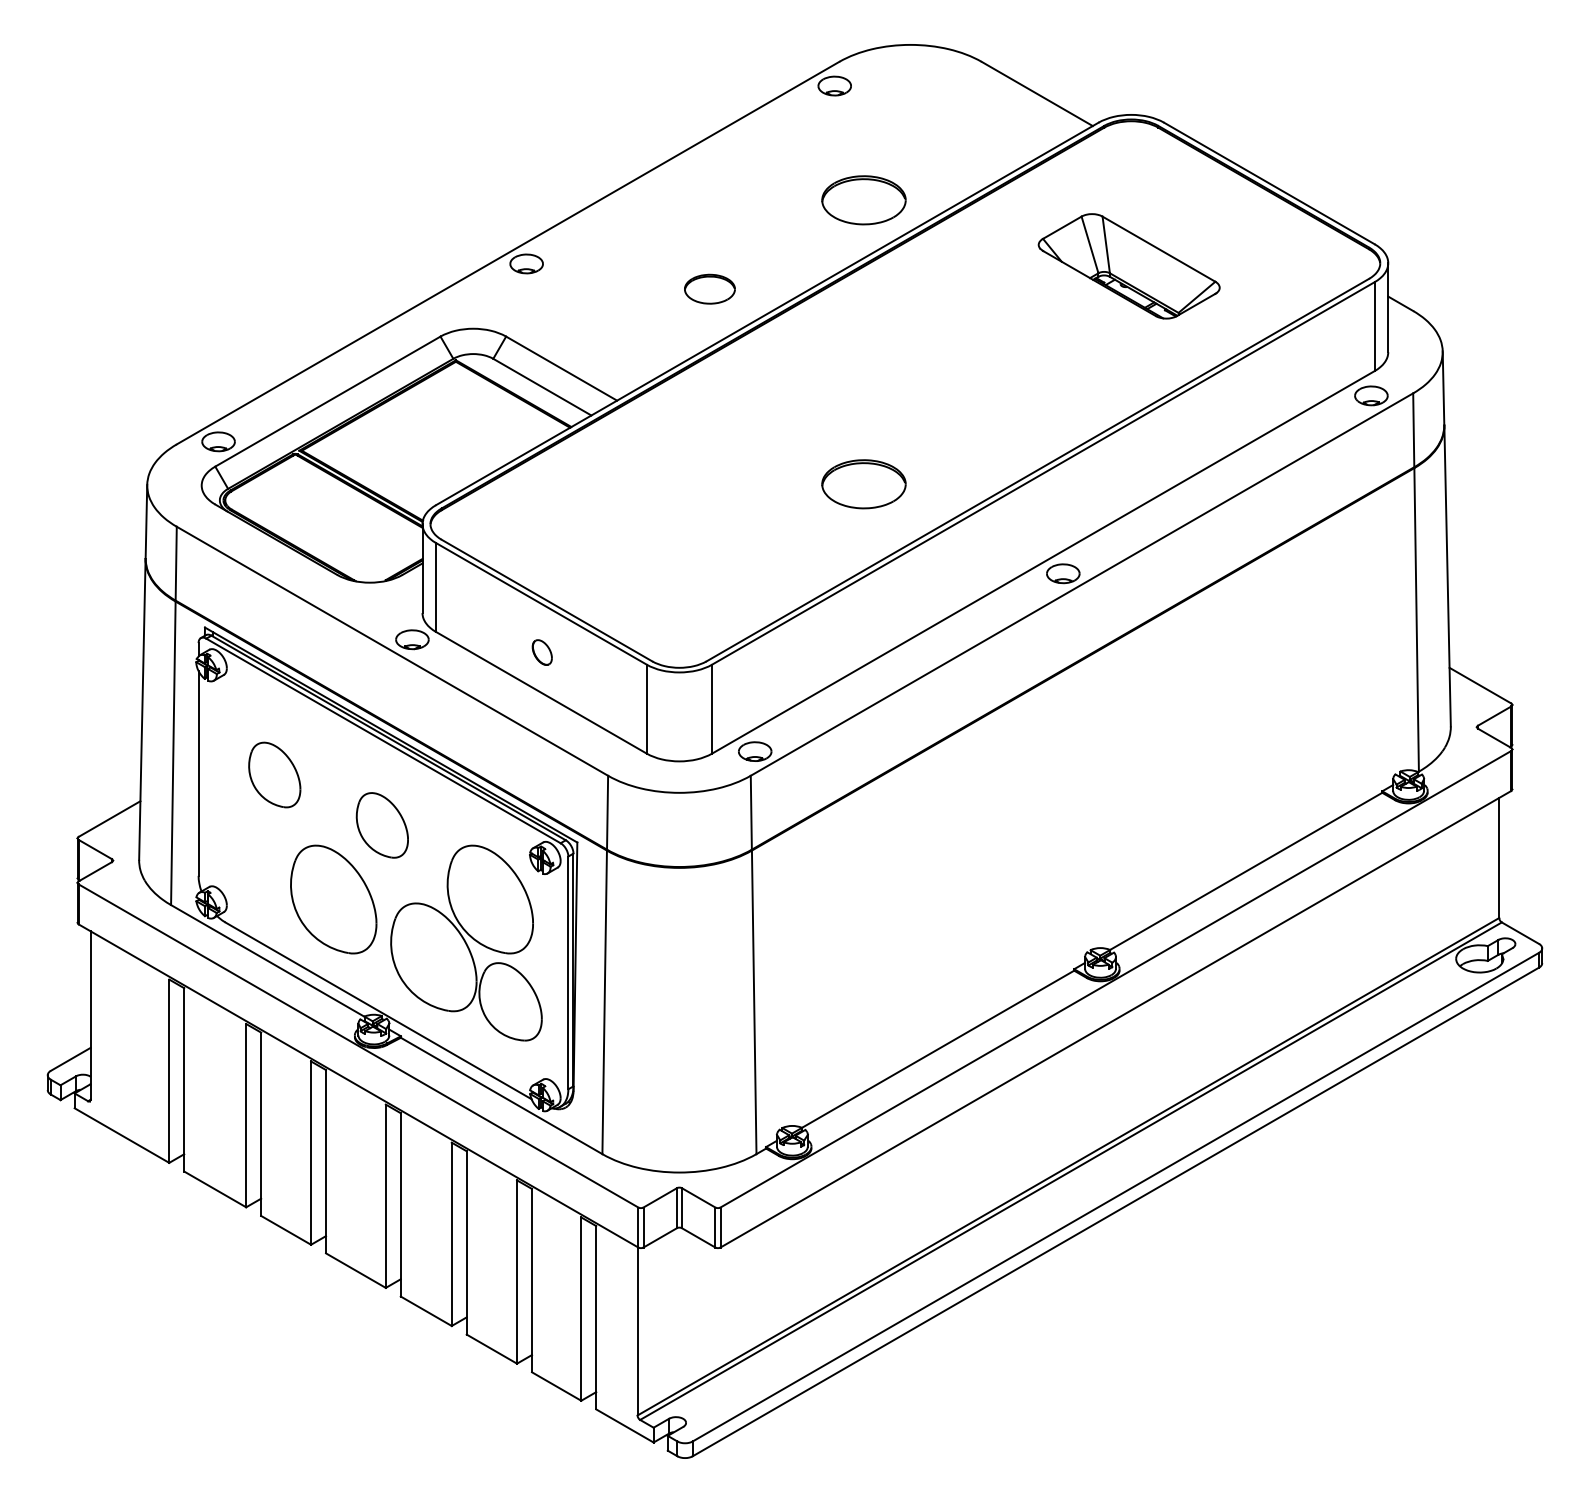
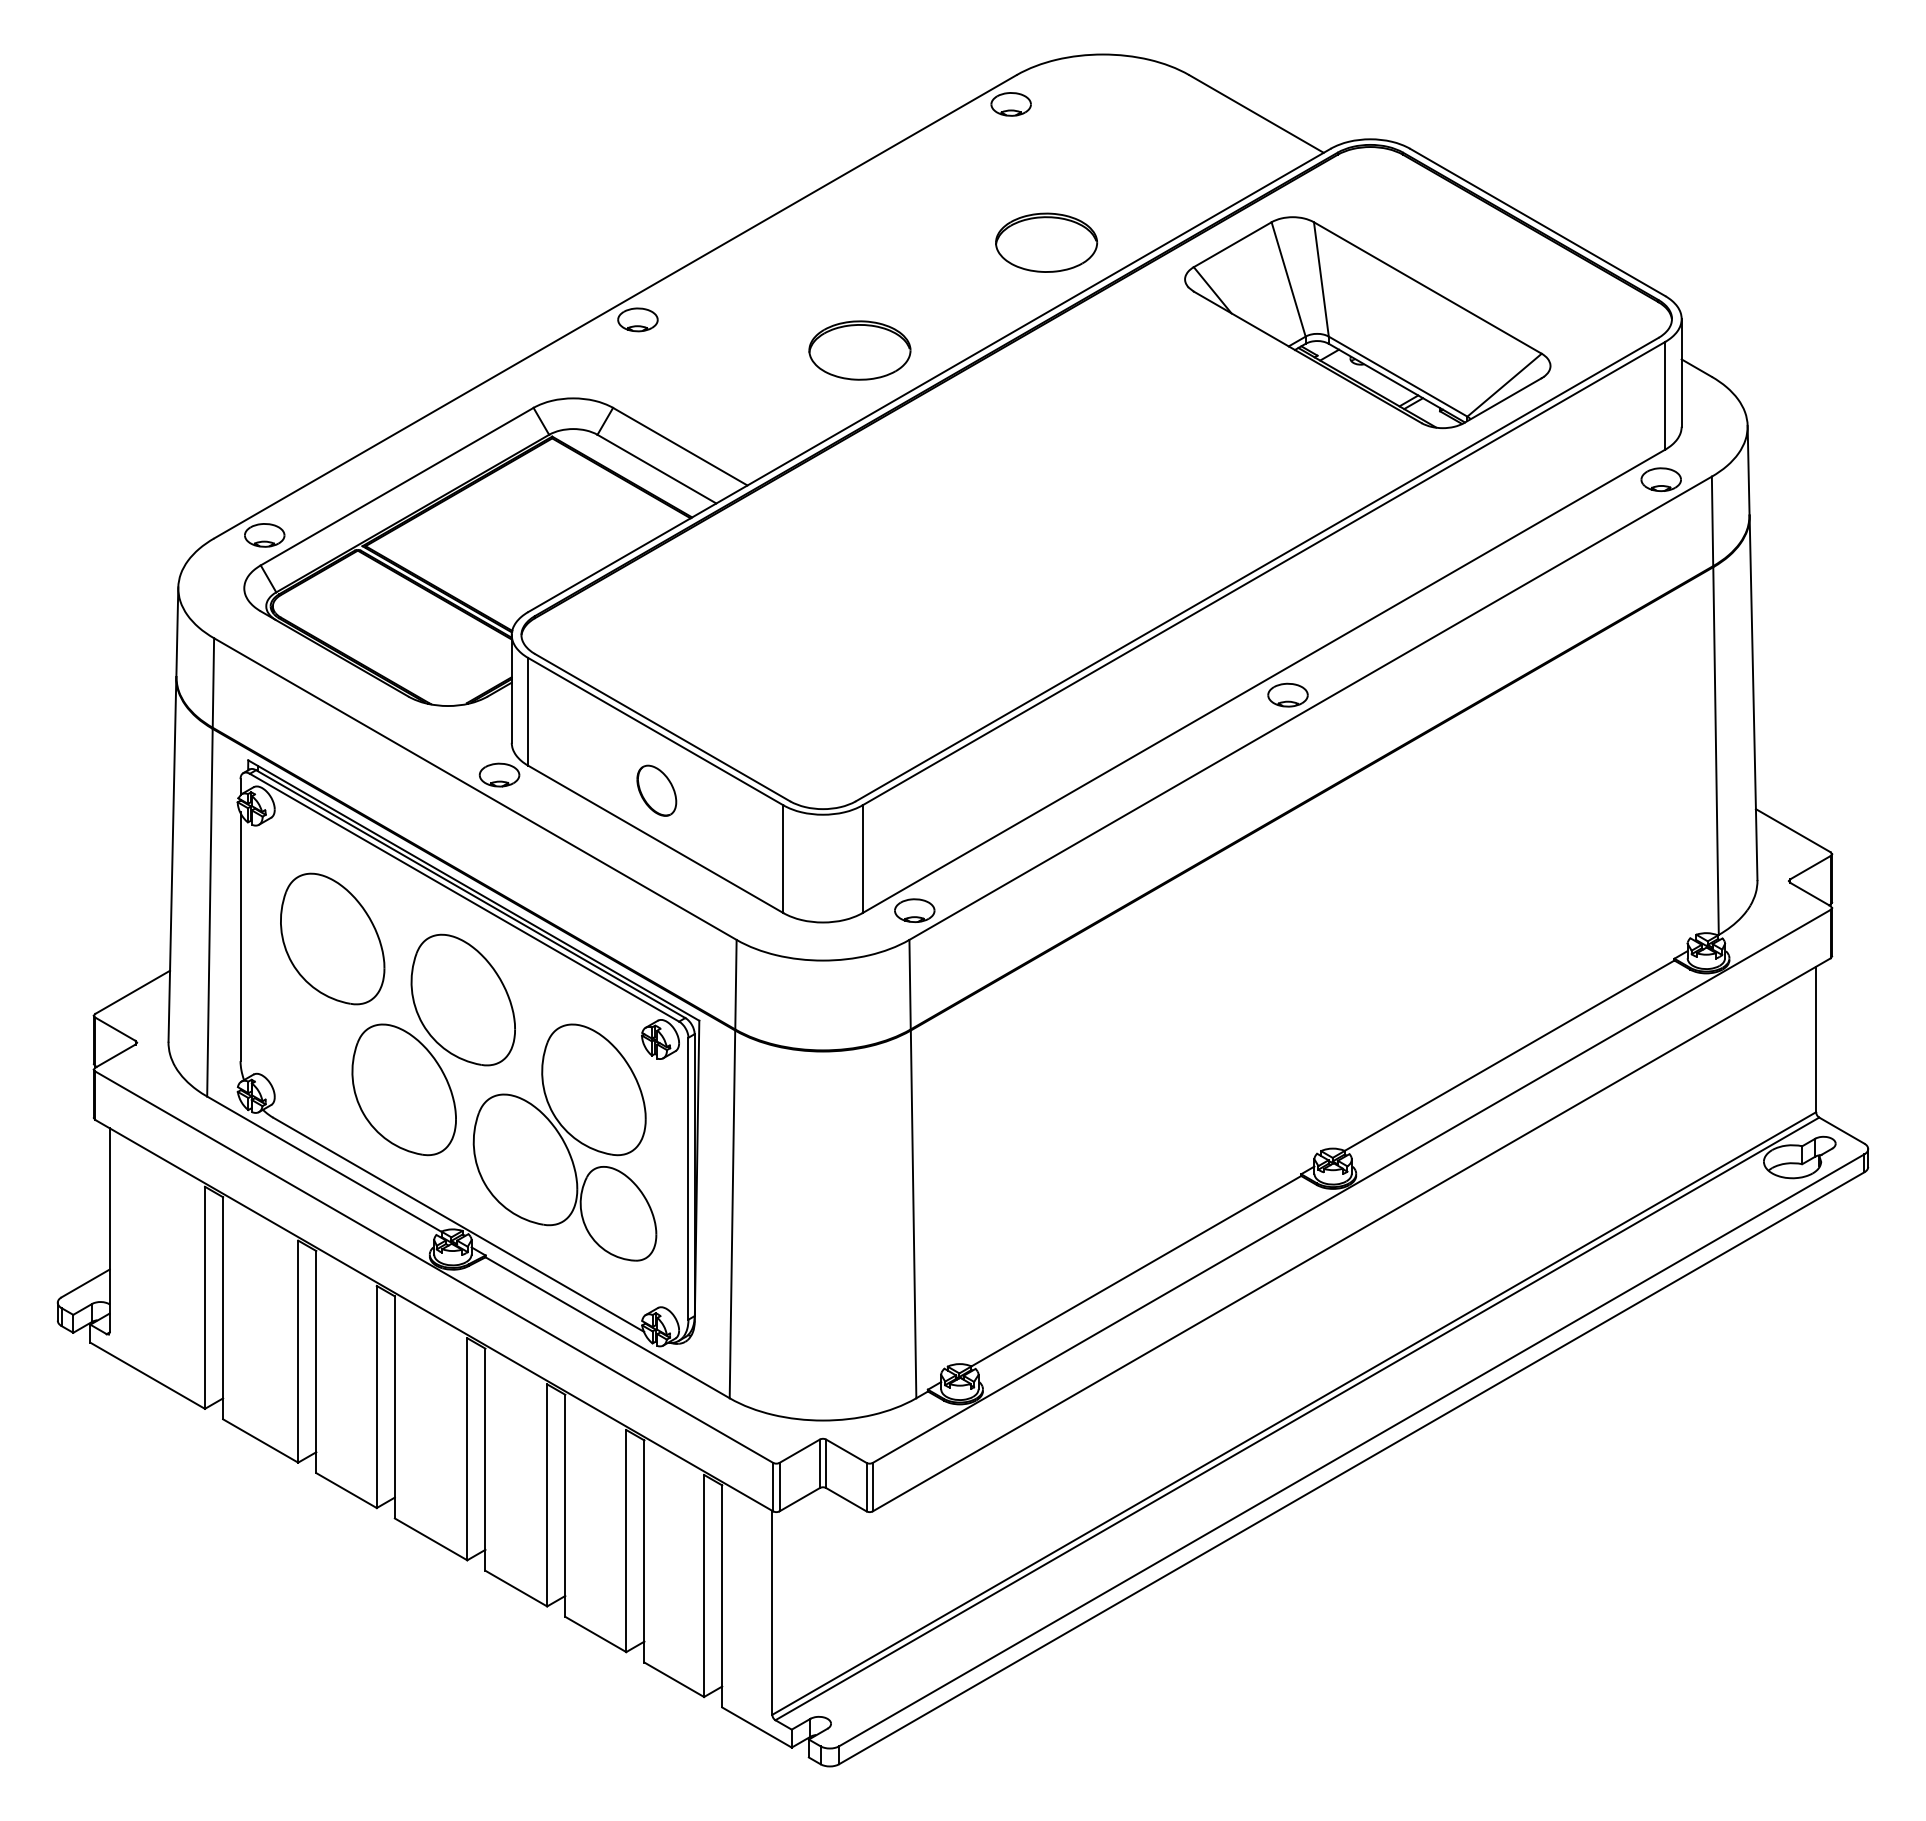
part: (1128, 266) -> (1367, 322), size x1.67
part: (709, 289) -> (859, 350), size x1.67
part: (863, 484) -> (1046, 586), removed
part: (541, 652) -> (656, 790), size x1.67
part: (274, 774) -> (332, 938), size x1.67
part: (381, 824) -> (462, 999), size x1.67

